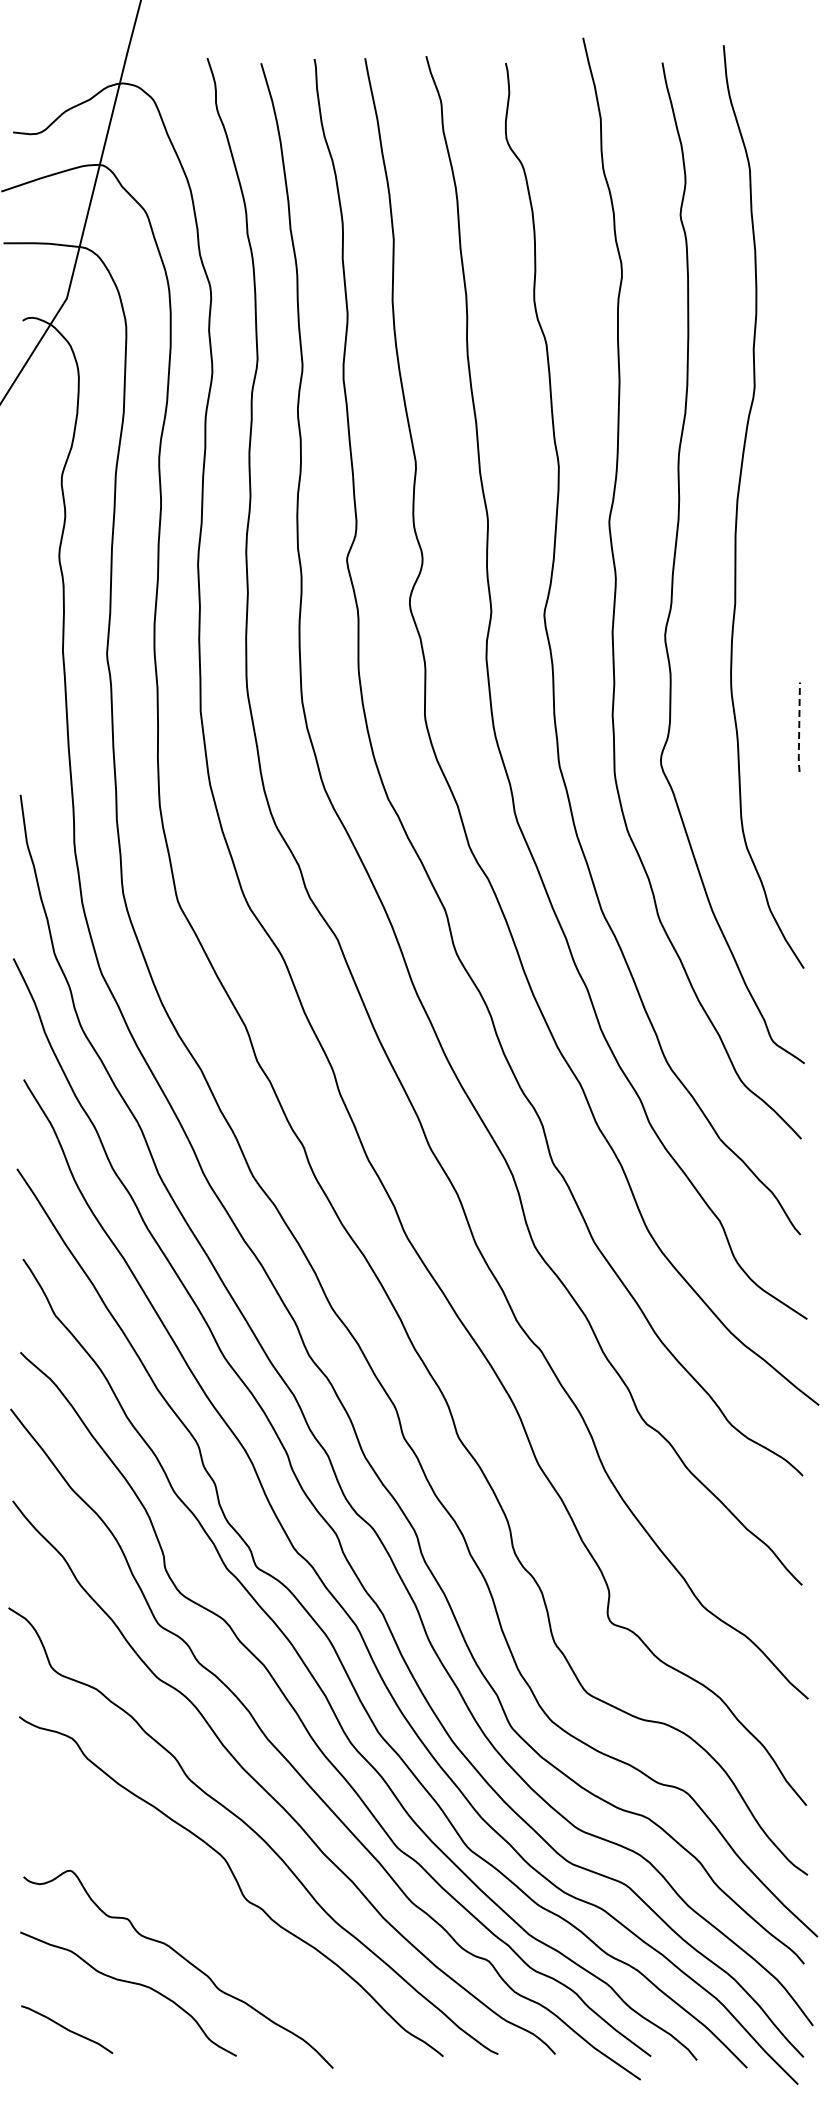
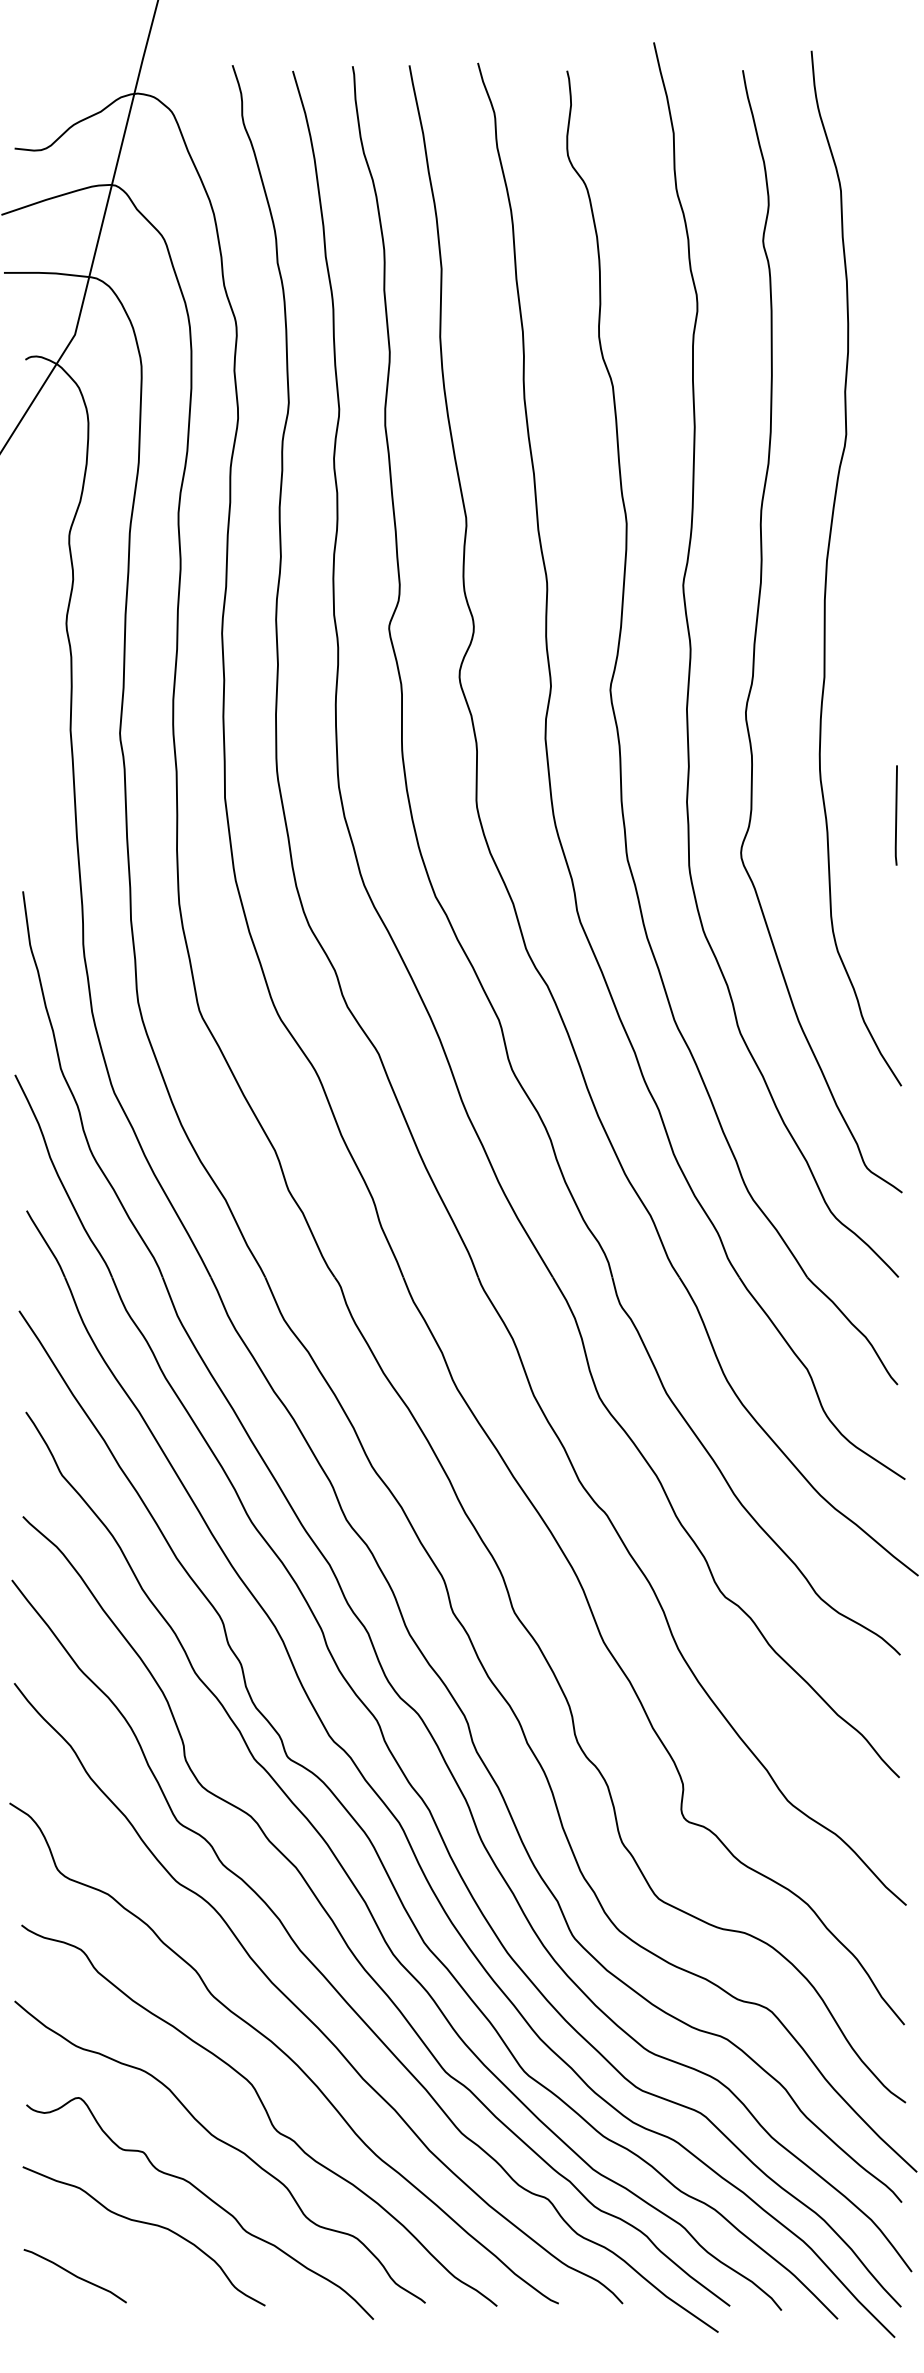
line: (799, 728) -> (896, 816), dashed -> solid
curve: (199, 1911) -> (223, 2143), added

